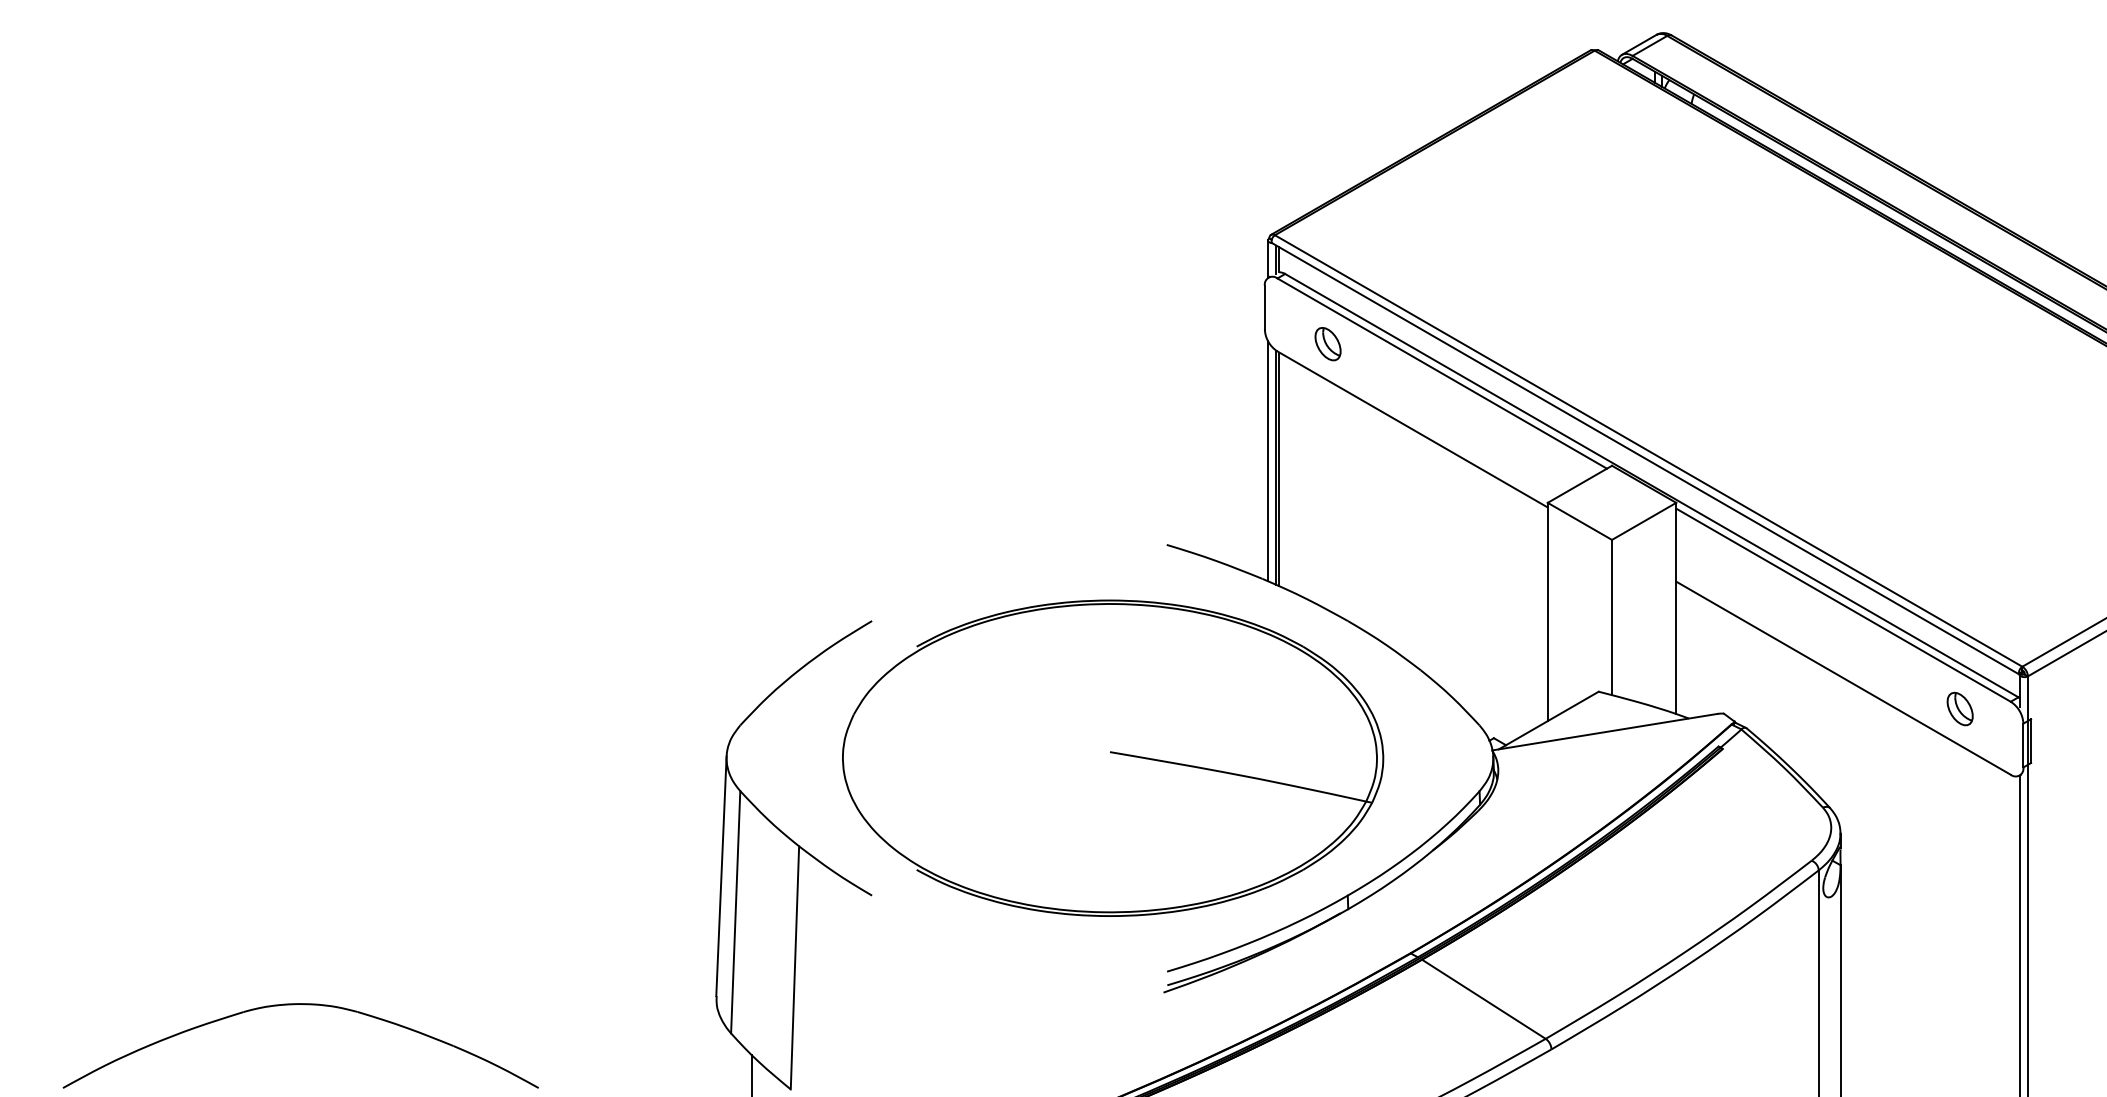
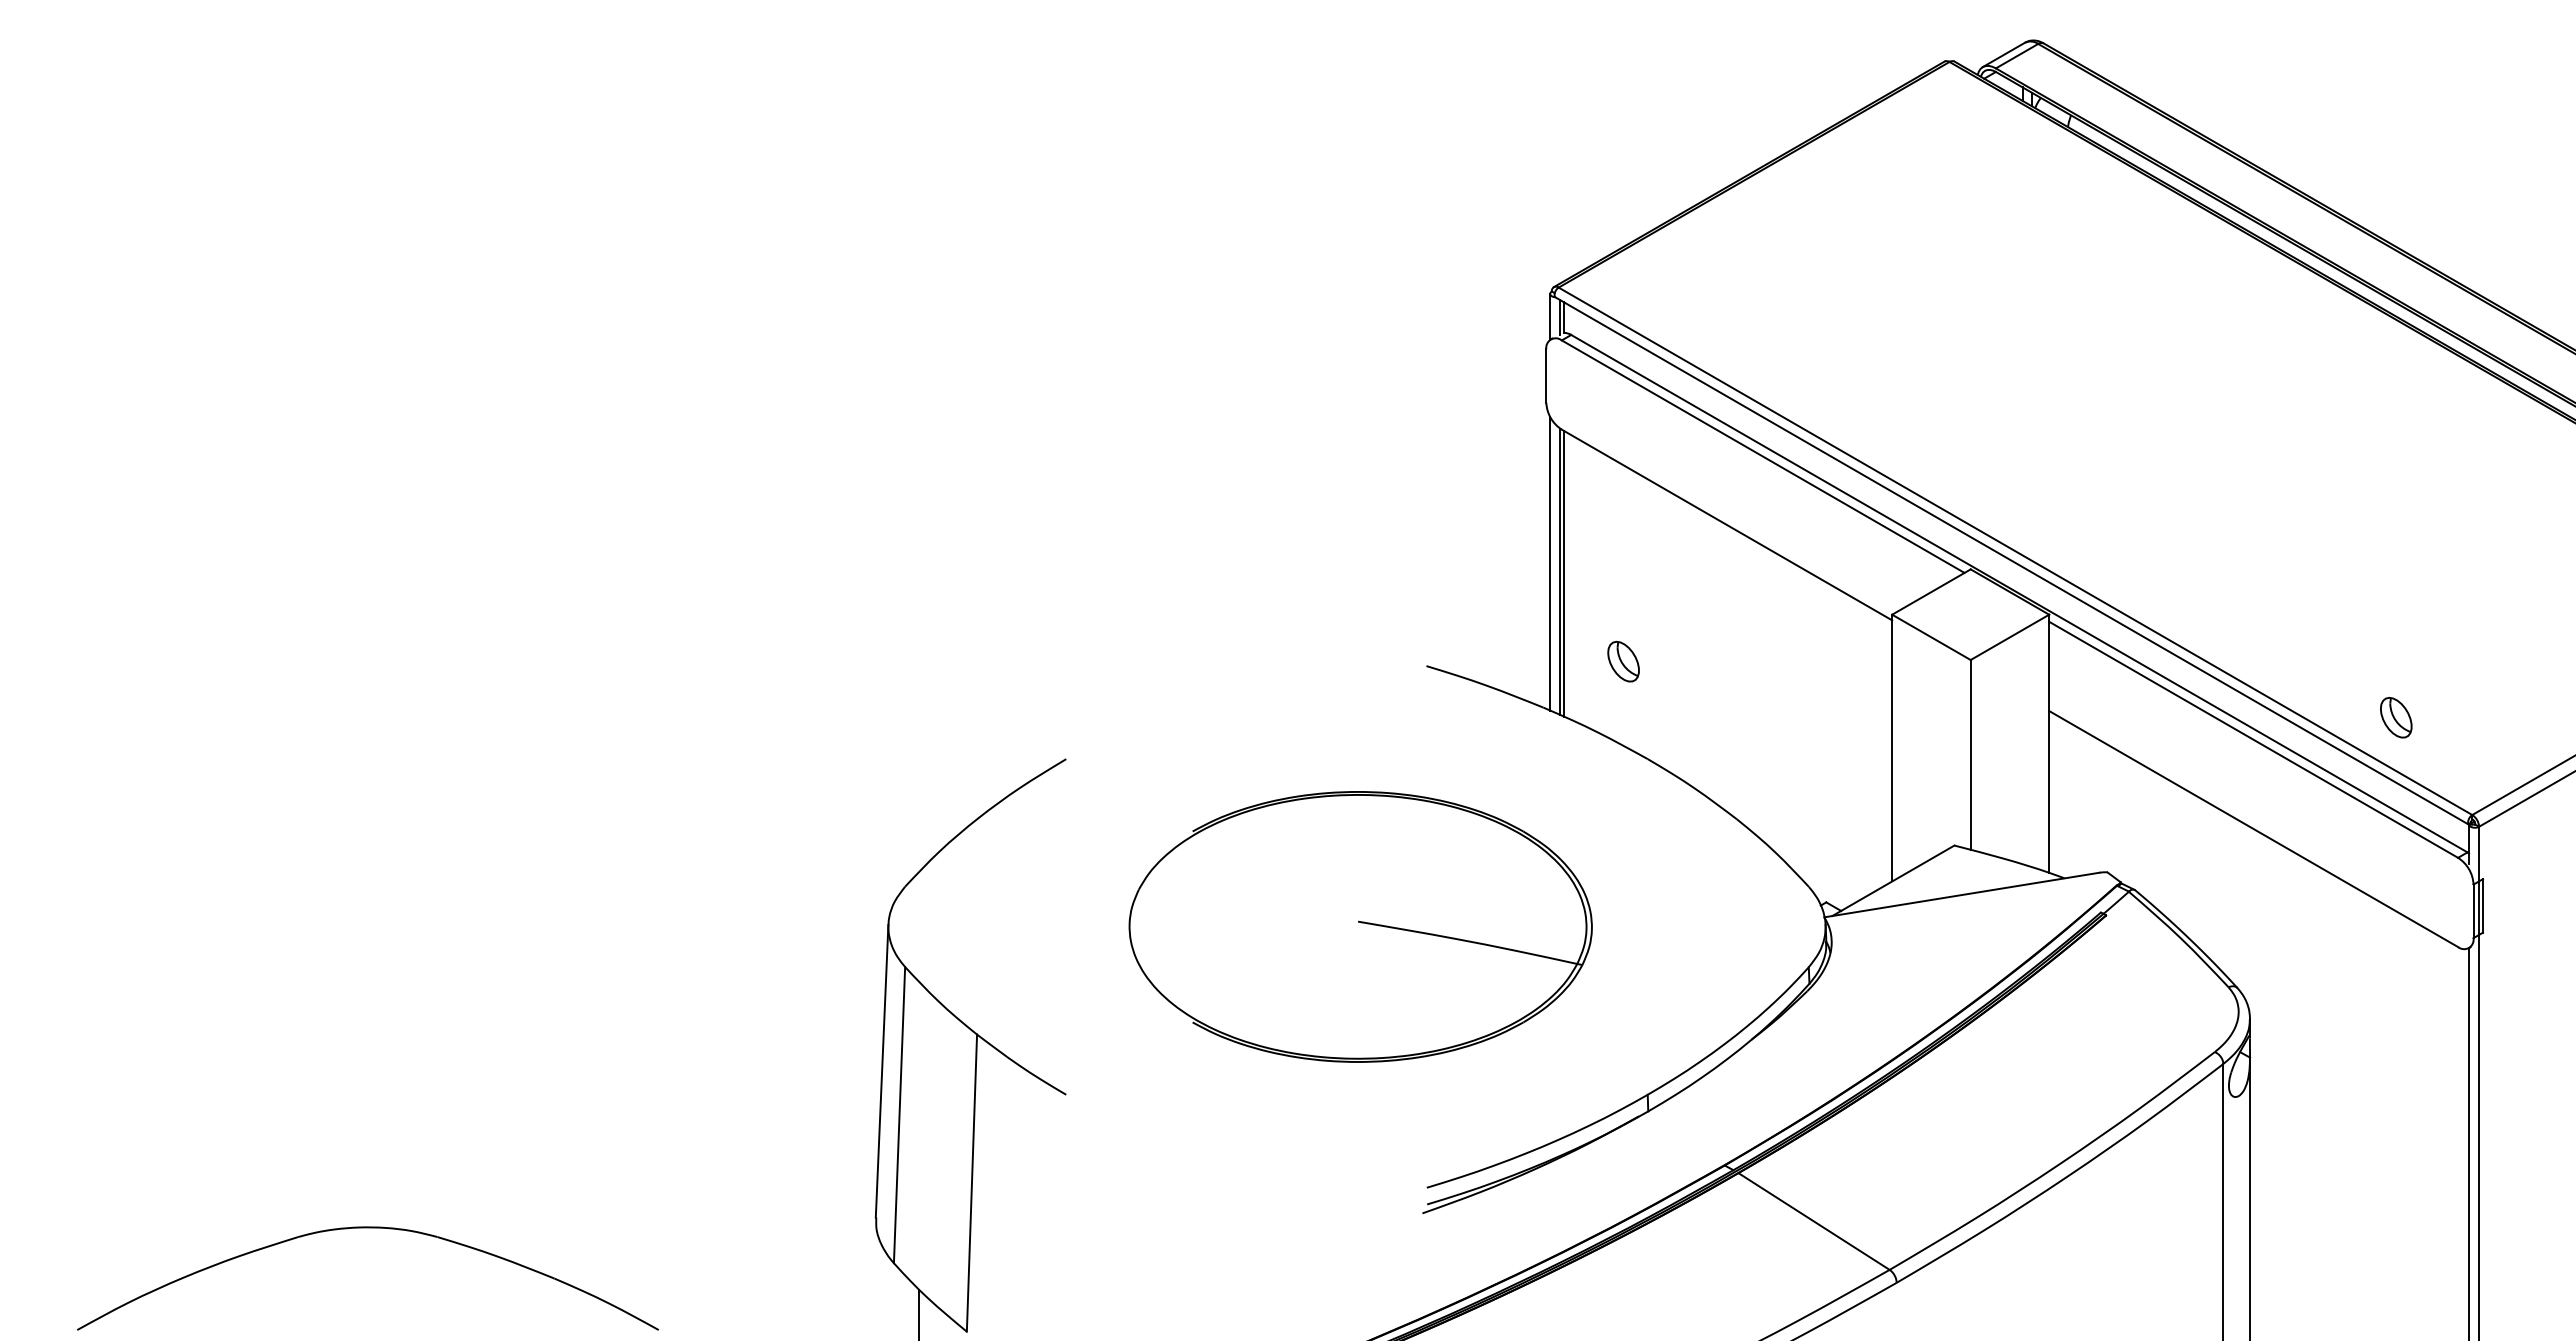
part: (1327, 343) -> (1623, 661), moved
part: (1960, 708) -> (2396, 717), moved
part: (1112, 757) -> (1360, 926), size x0.7

